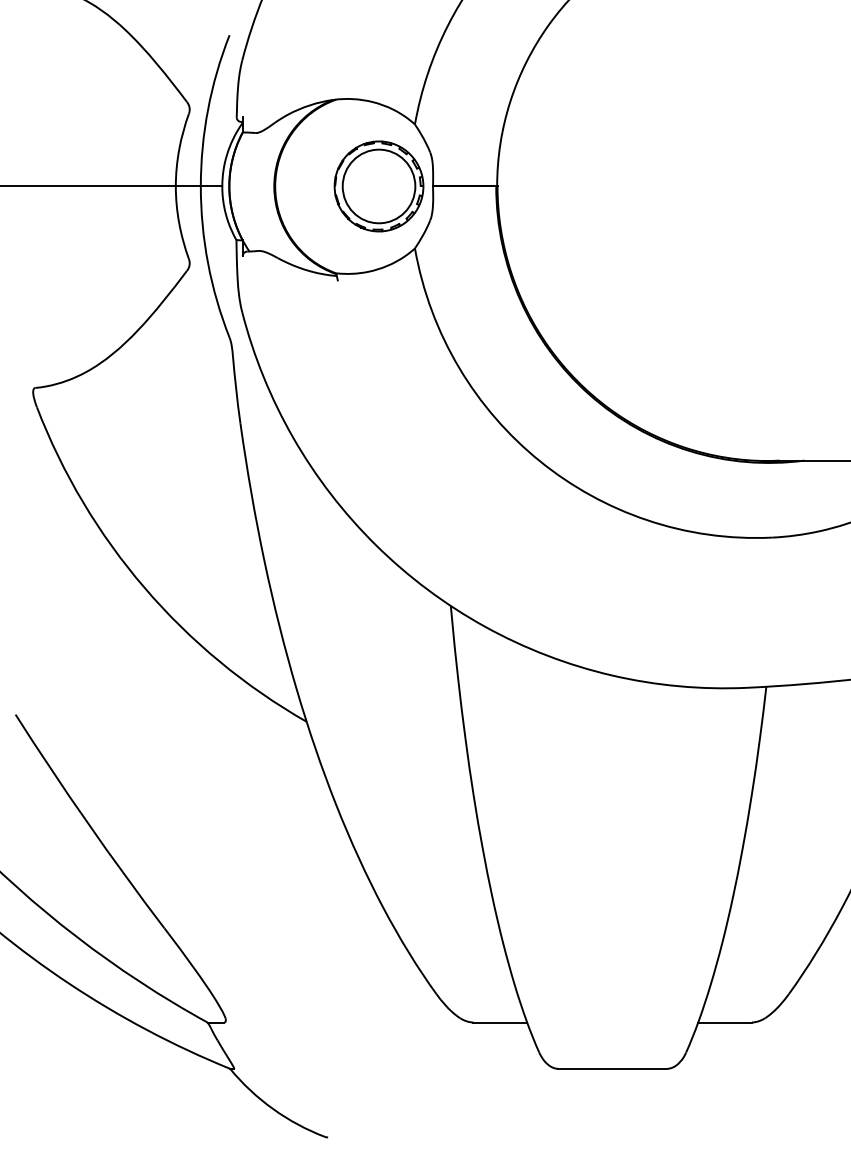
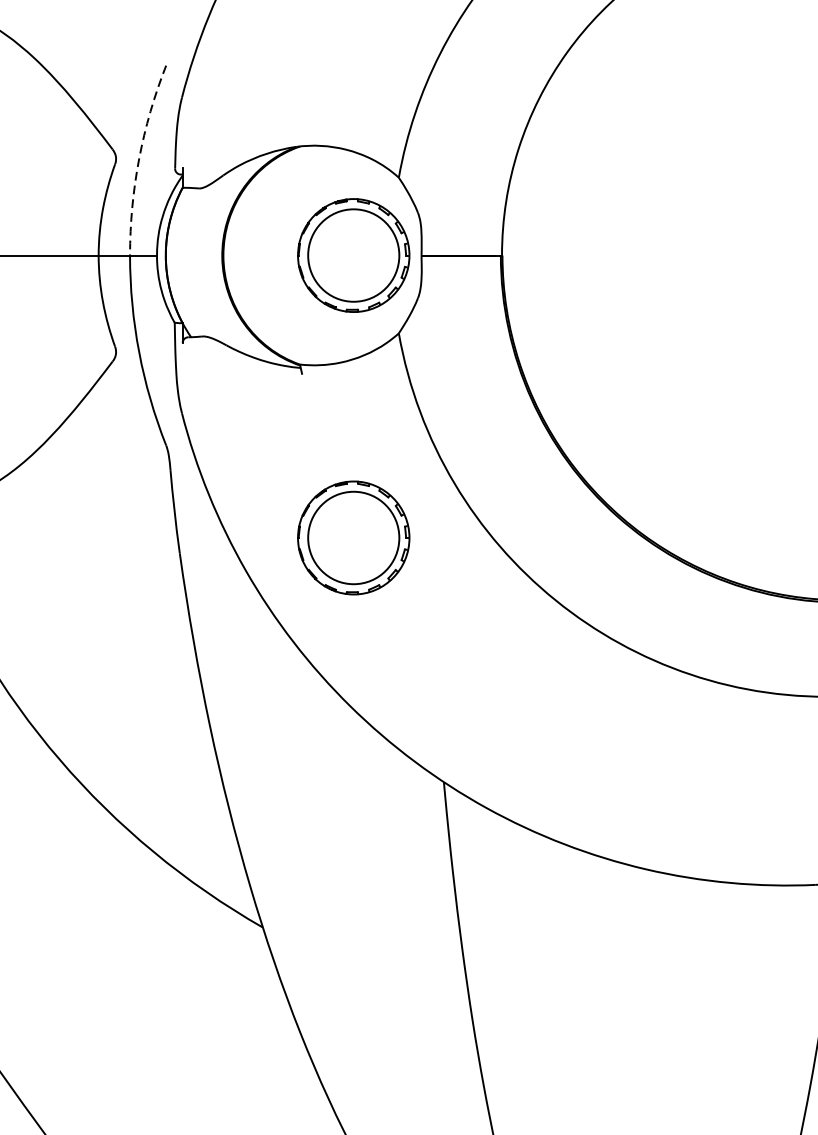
arc: (208, 109) -> (139, 158), solid -> dashed
part: (378, 411) -> (353, 538), added

